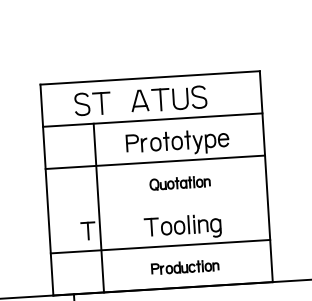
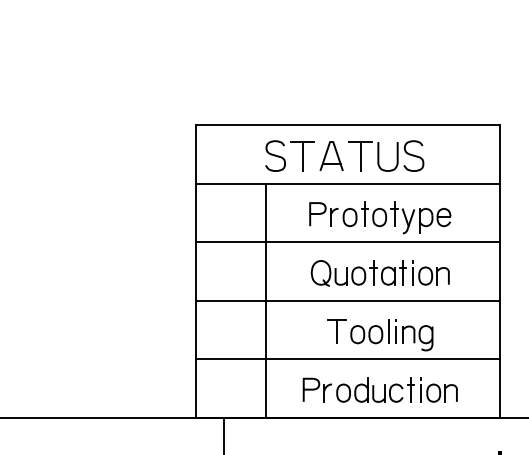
part: (92, 103) -> (289, 155), moved
part: (179, 183) -> (379, 273), size x1.67
line: (157, 204) -> (347, 300), added
part: (87, 230) -> (248, 331), removed
part: (184, 266) -> (379, 389), size x1.67

